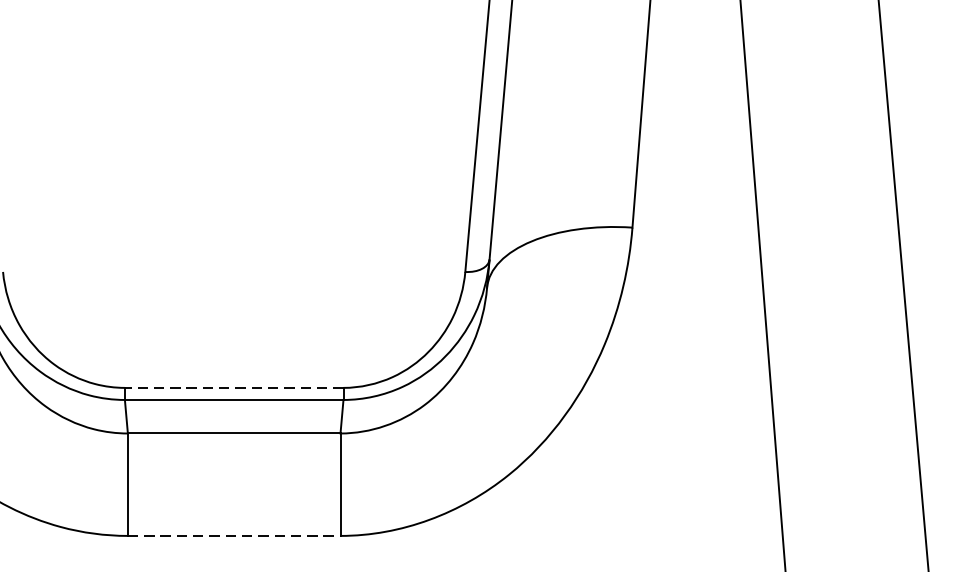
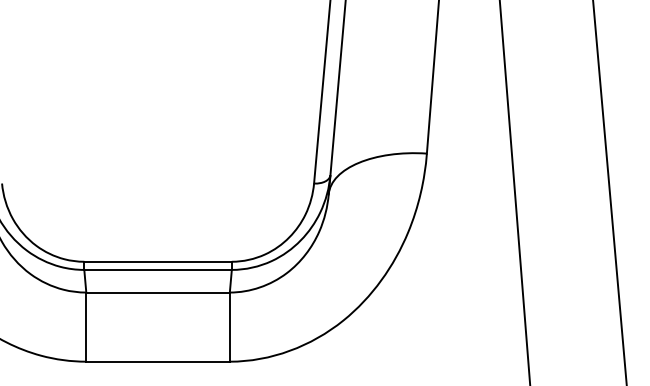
line: (234, 387) -> (158, 261), dashed -> solid
line: (234, 535) -> (158, 361), dashed -> solid

